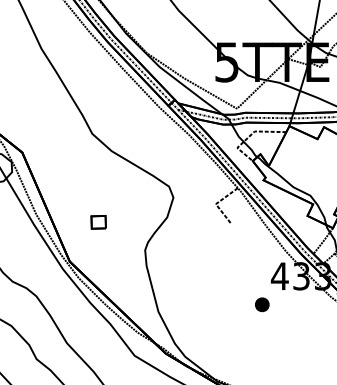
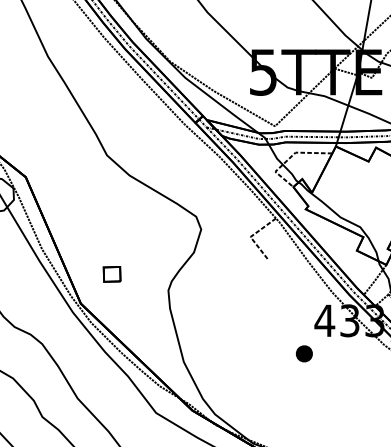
part: (98, 222) -> (111, 274), moved

